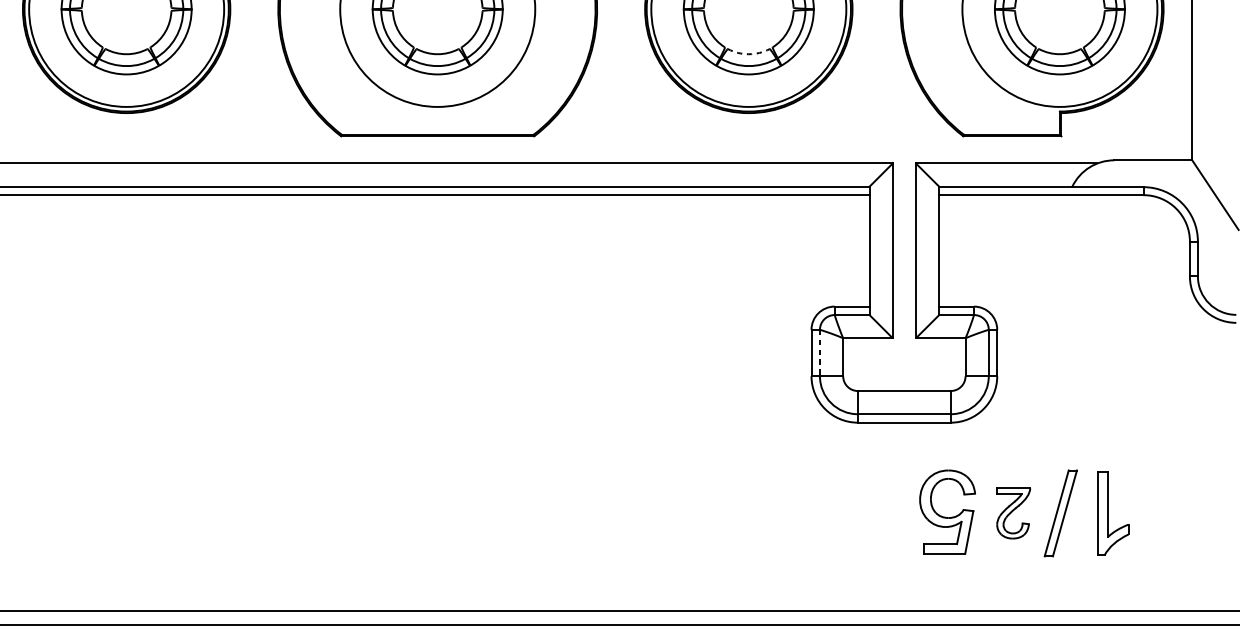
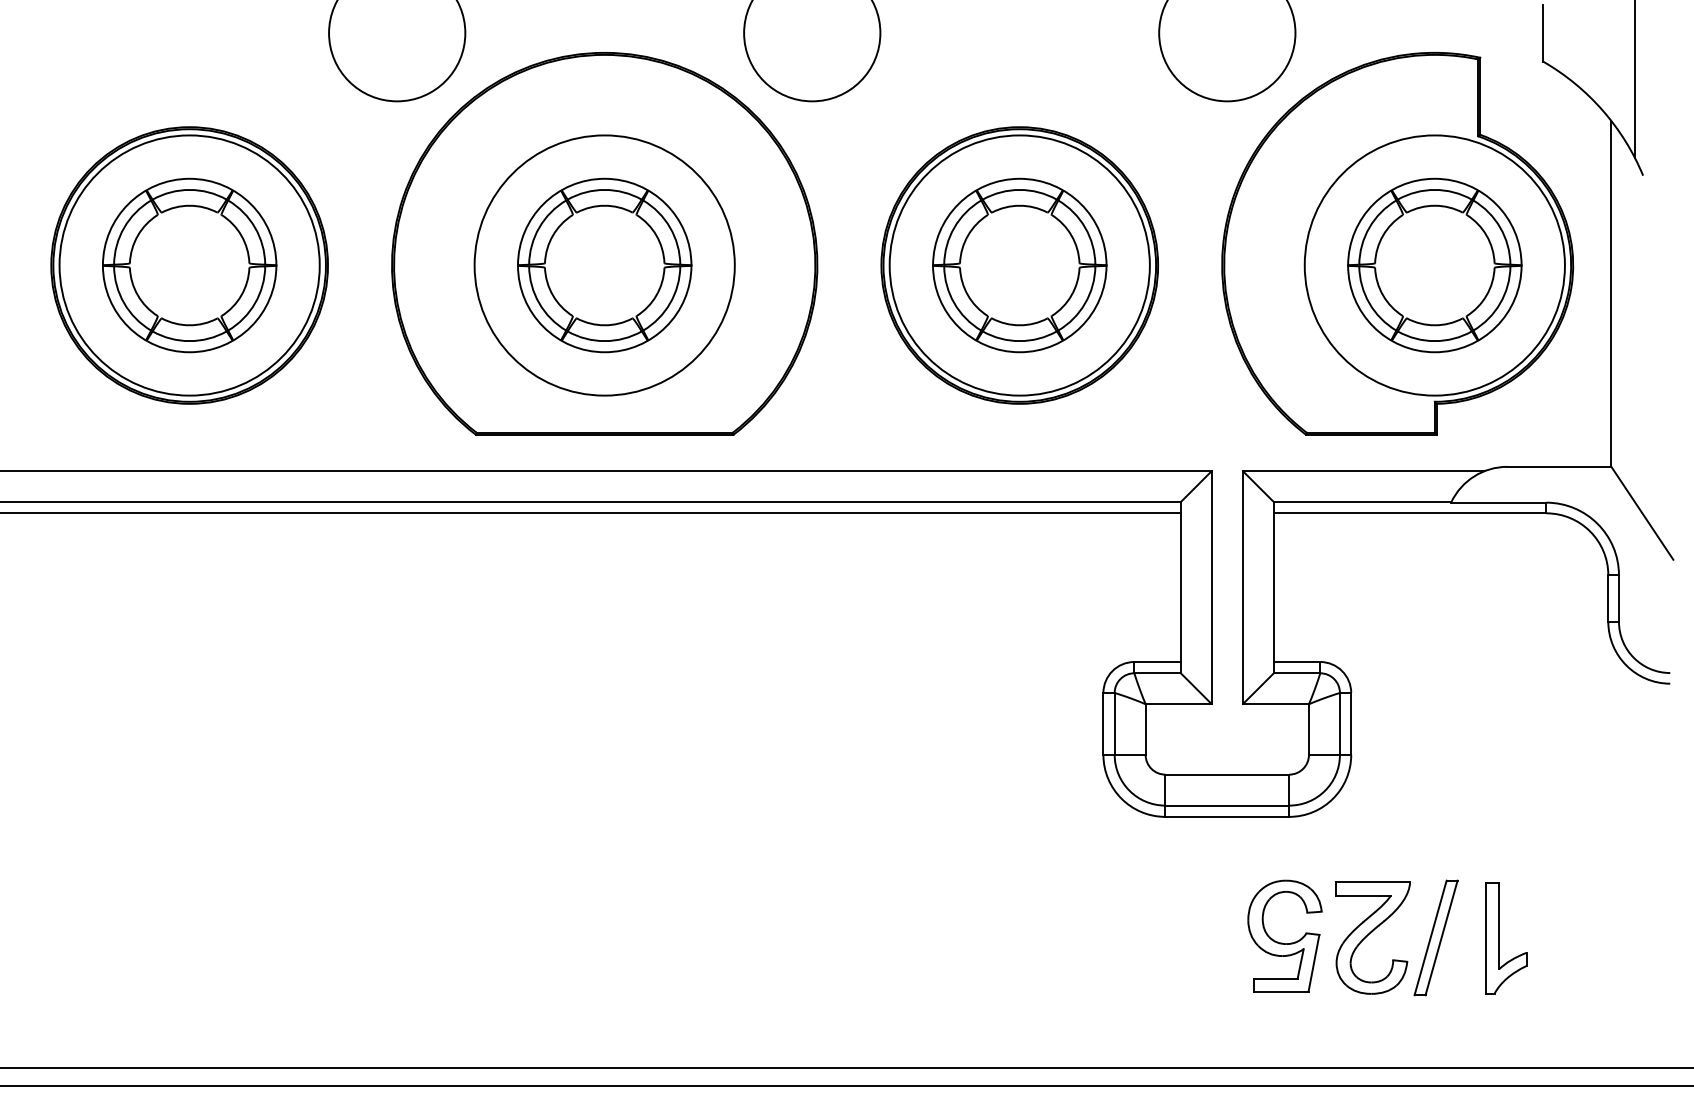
arc: (748, 54) -> (1019, 325), dashed -> solid
line: (819, 352) -> (1114, 723), dashed -> solid
part: (1013, 513) -> (1372, 937), size x1.67

